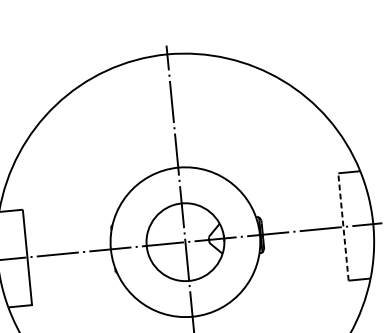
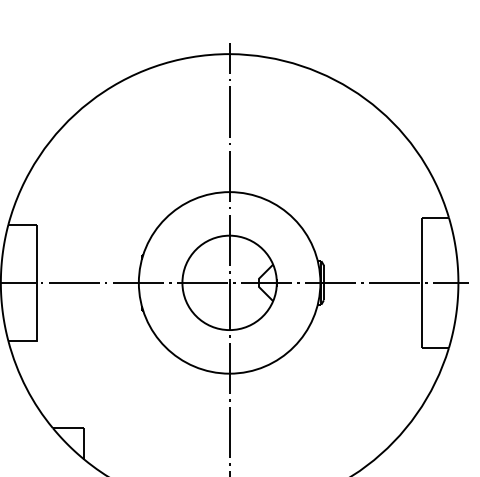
line: (343, 226) -> (422, 282), dashed -> solid

